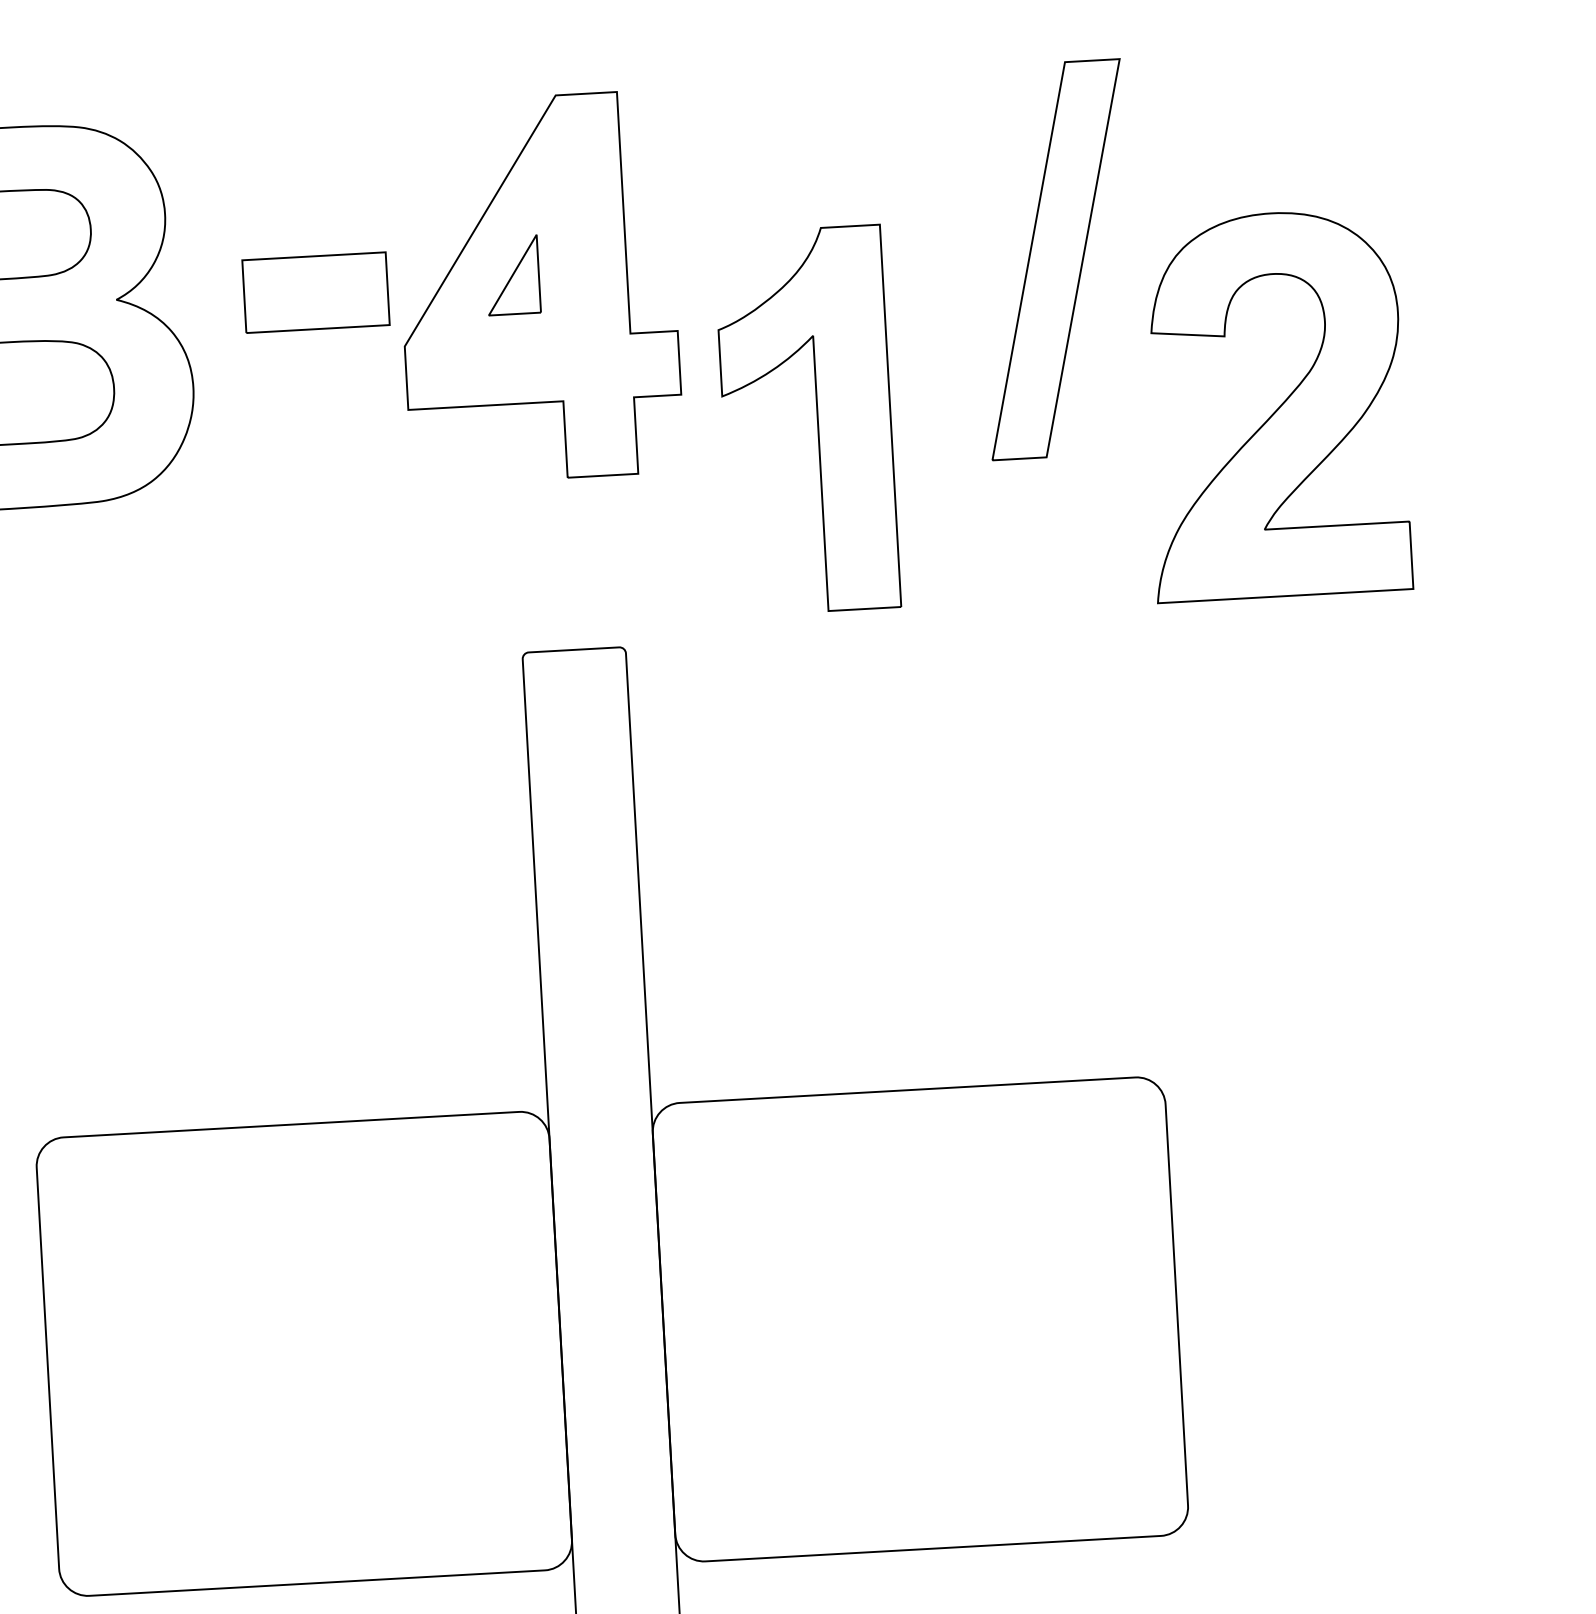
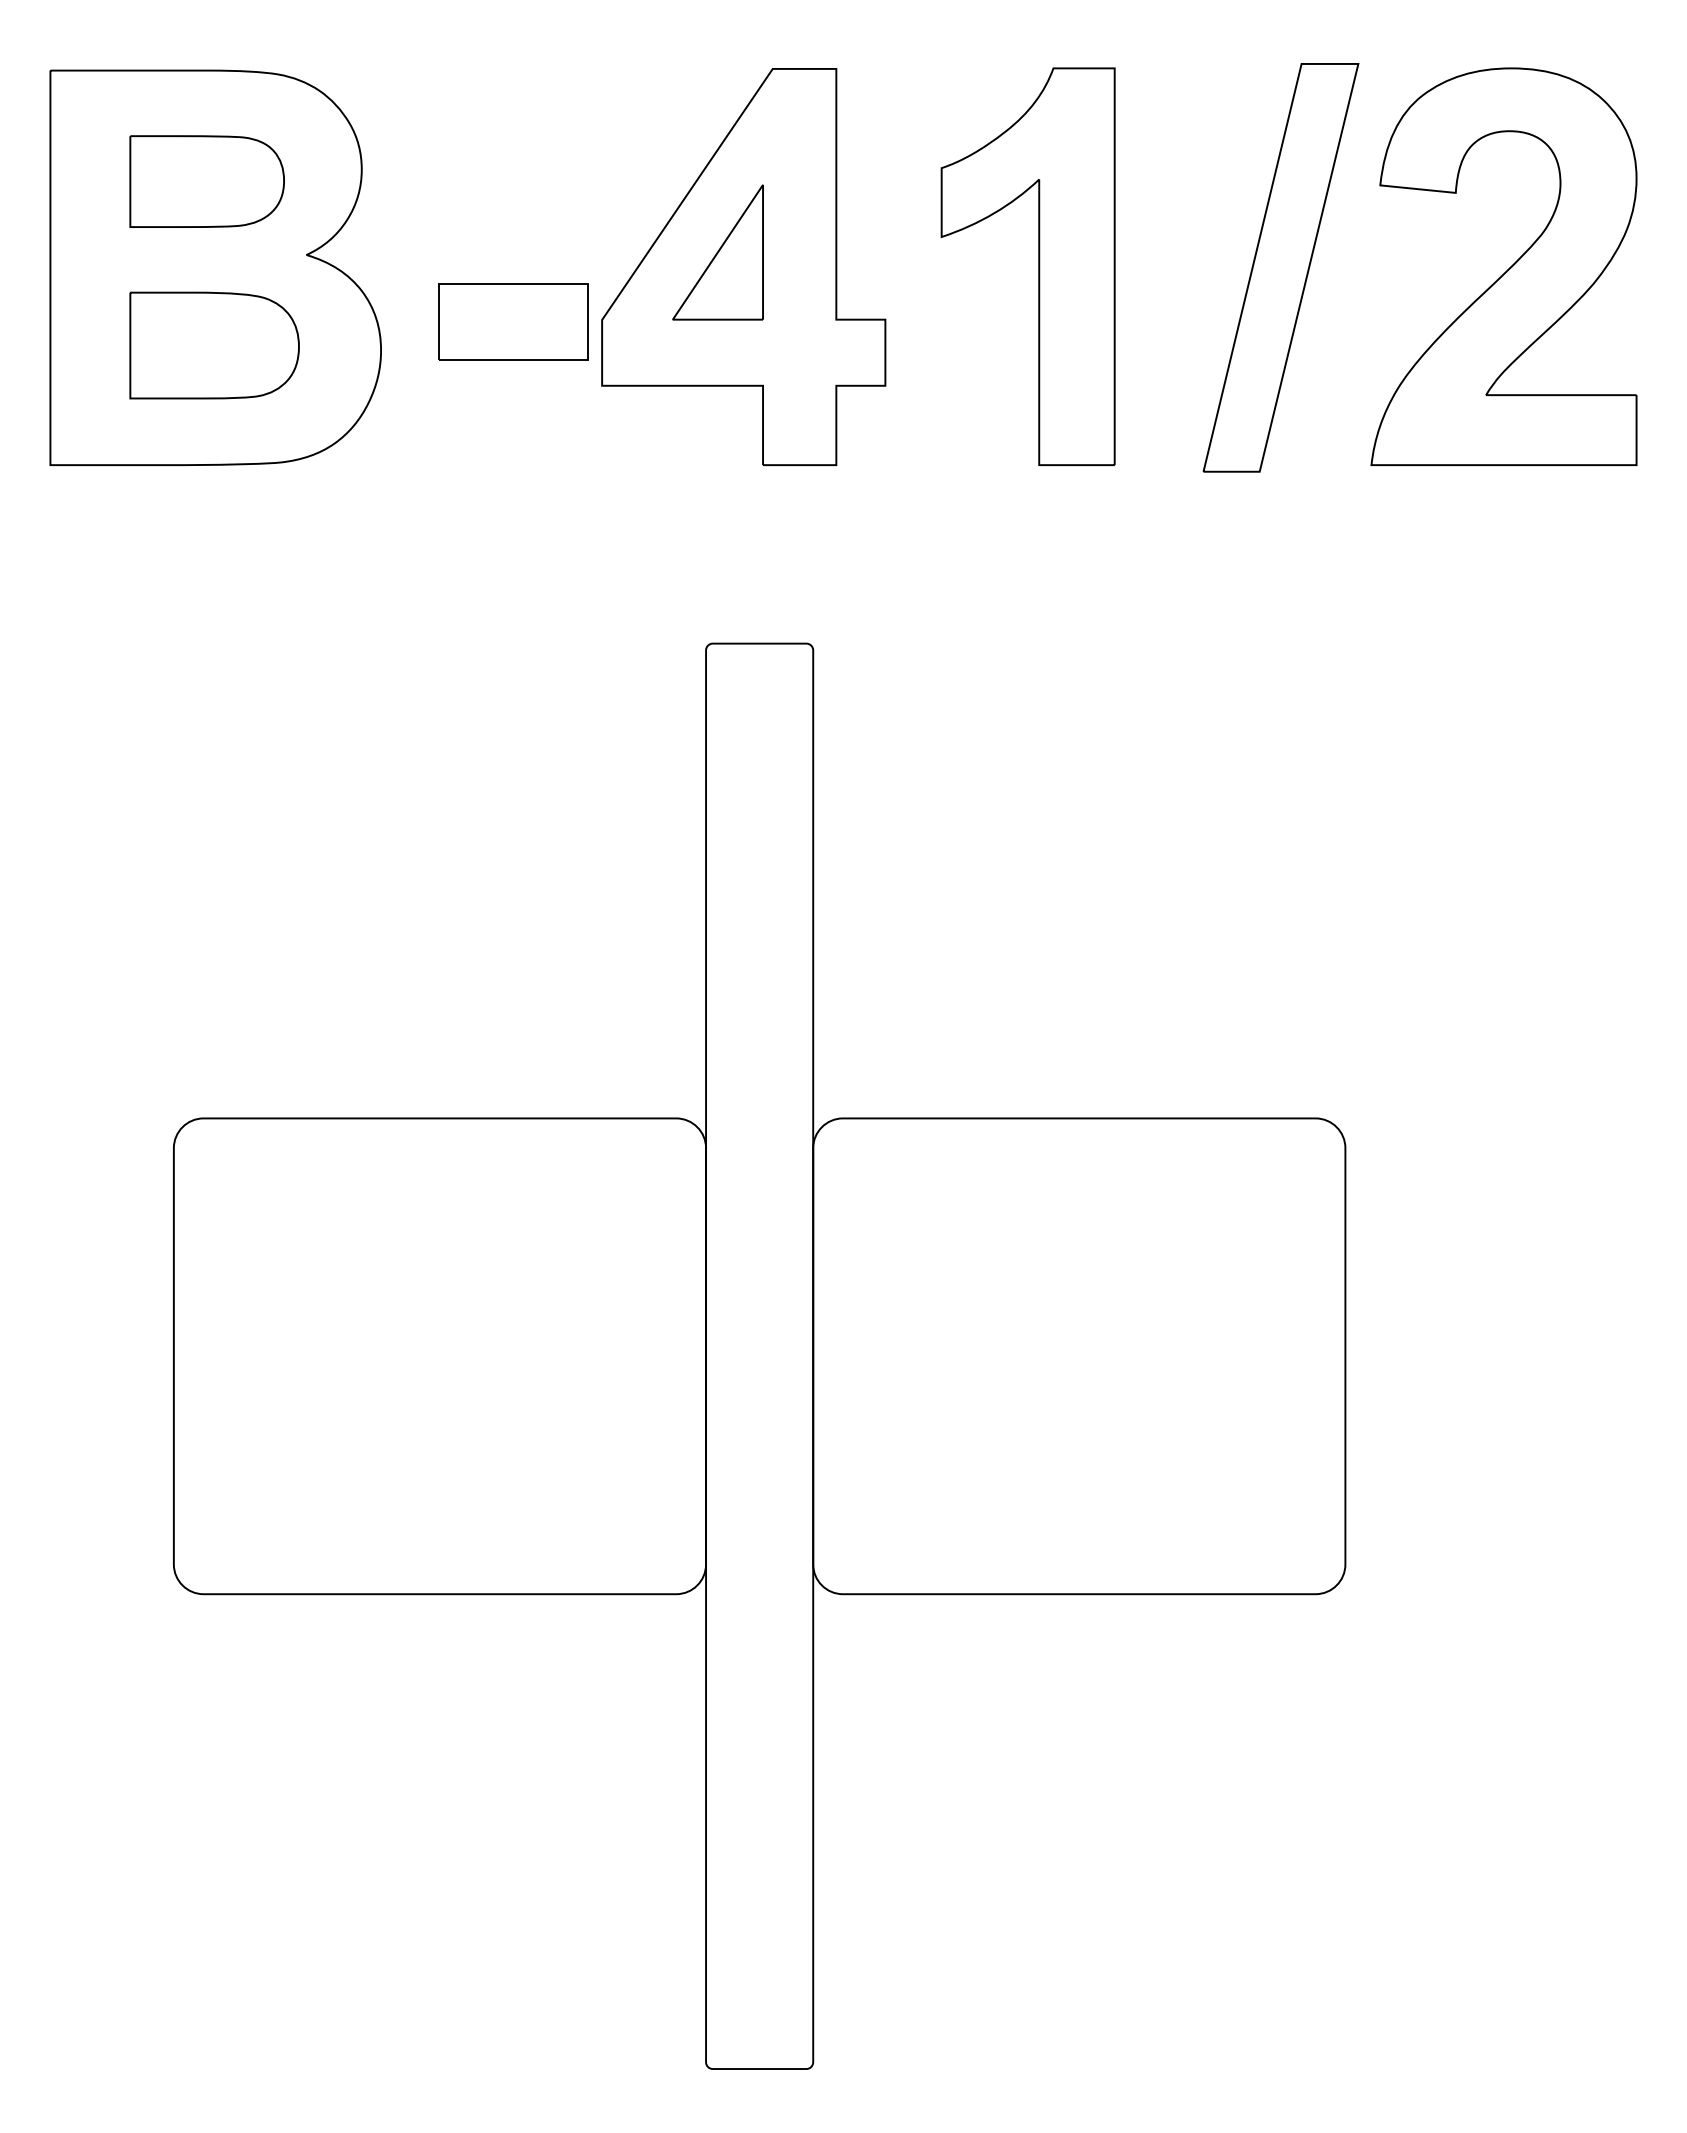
part: (512, 275) -> (717, 252), size x1.67
part: (316, 292) -> (513, 321), moved
part: (1274, 404) -> (1503, 266), moved
part: (817, 419) -> (1038, 266), moved

